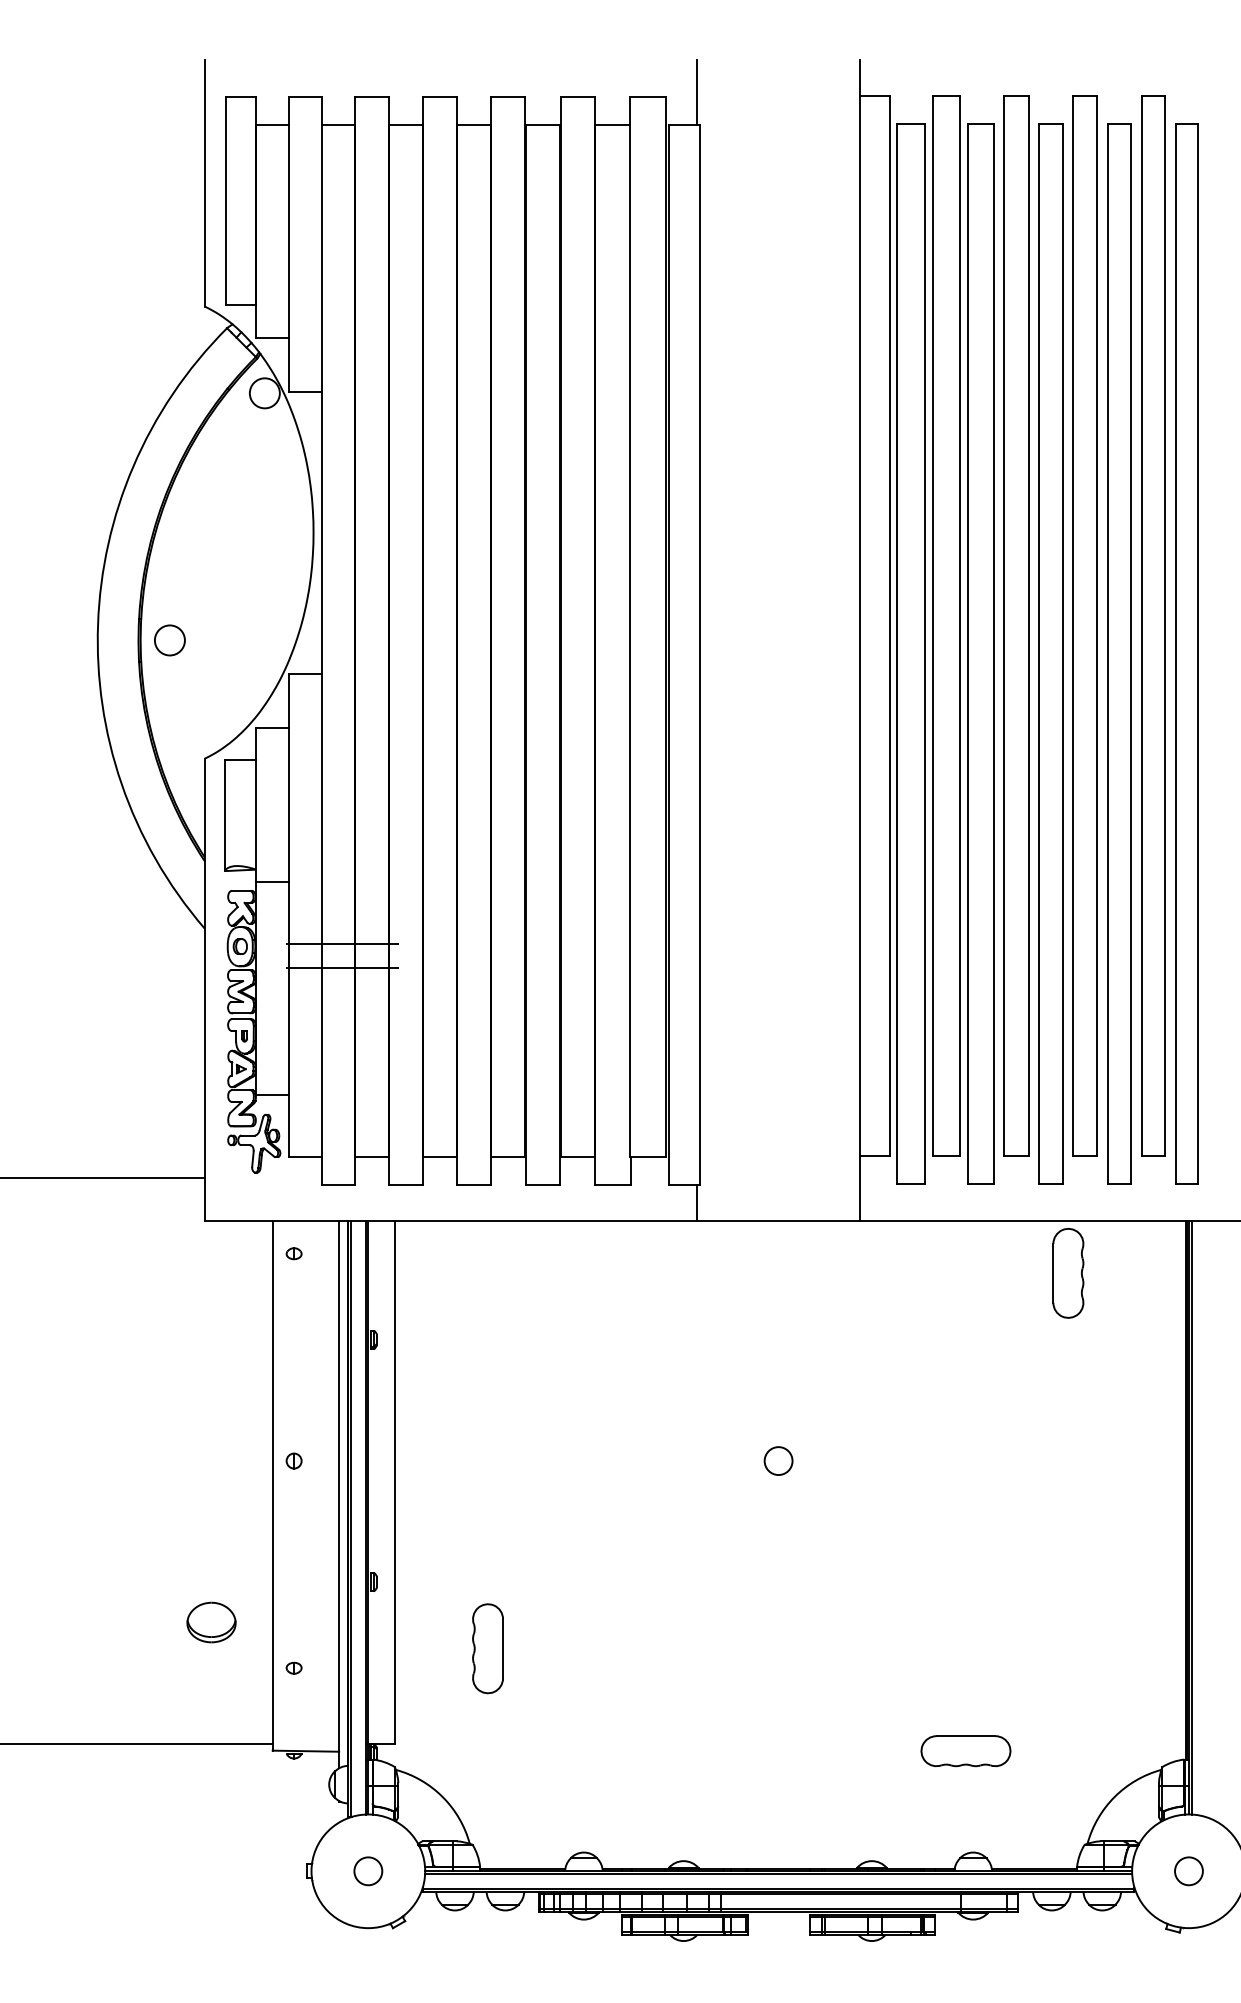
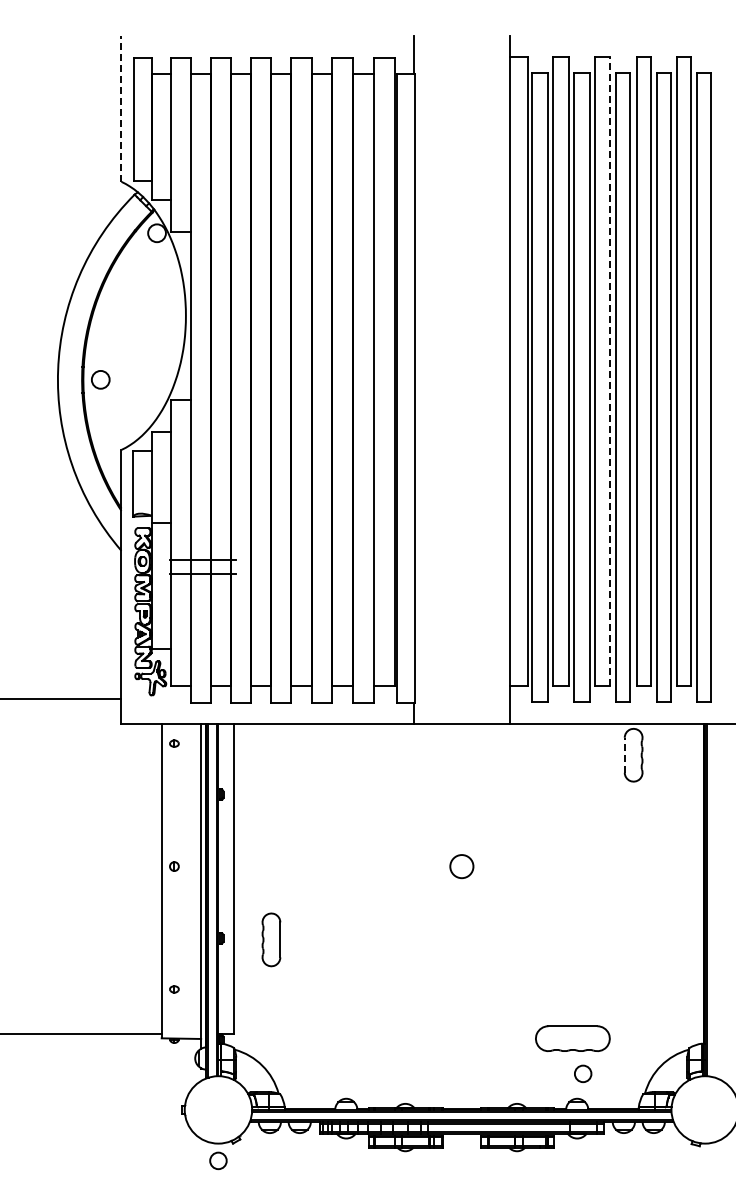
line: (204, 182) -> (121, 108), solid -> dashed
line: (1029, 624) -> (610, 370), solid -> dashed
line: (1052, 1272) -> (624, 754), solid -> dashed
circle: (778, 1460) -> (461, 866), size x1.4
part: (211, 1621) -> (125, 961), removed
part: (488, 1648) -> (271, 939), moved
part: (965, 1750) -> (572, 1038), size x1.4
circle: (368, 1870) -> (218, 1160), moved
circle: (1189, 1870) -> (583, 1073), moved

